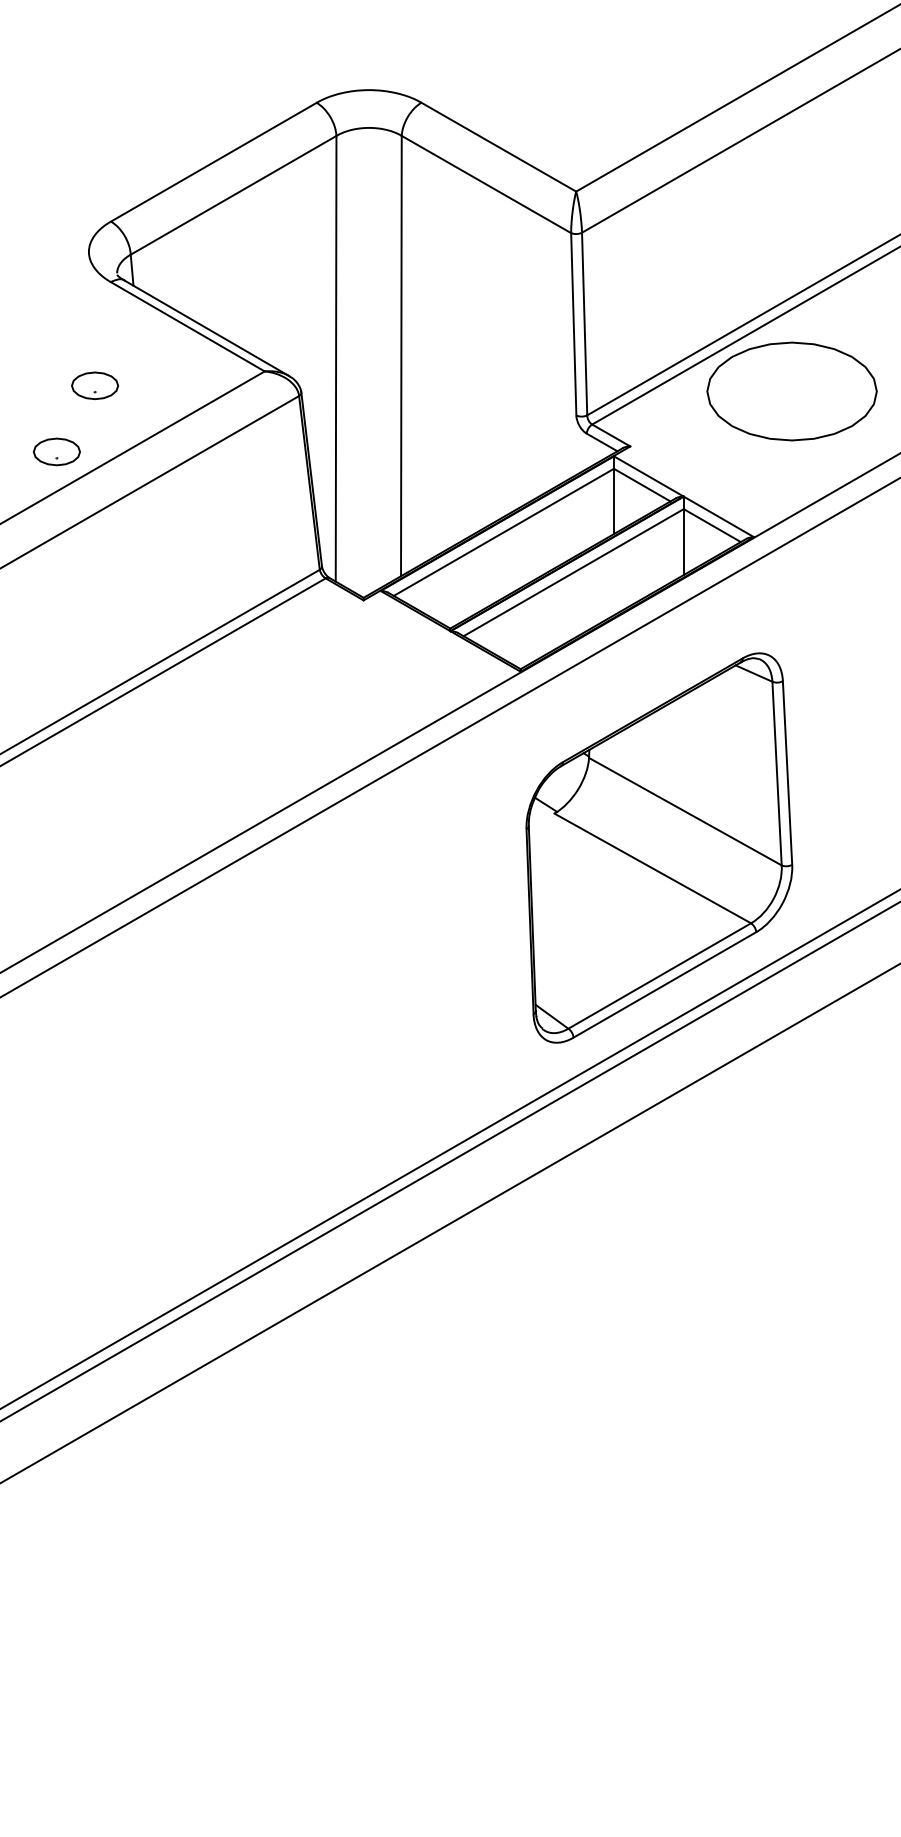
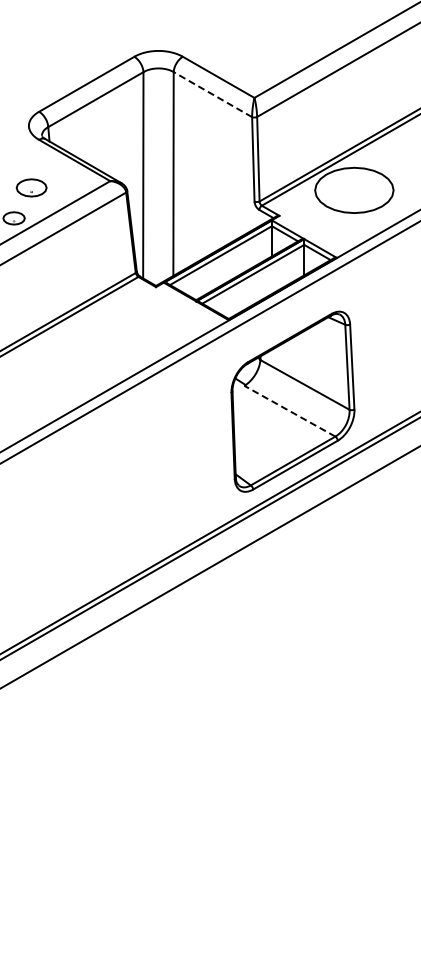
line: (485, 184) -> (212, 94), solid -> dashed
part: (94, 385) -> (31, 187), size x1.4
line: (651, 866) -> (289, 410), solid -> dashed

